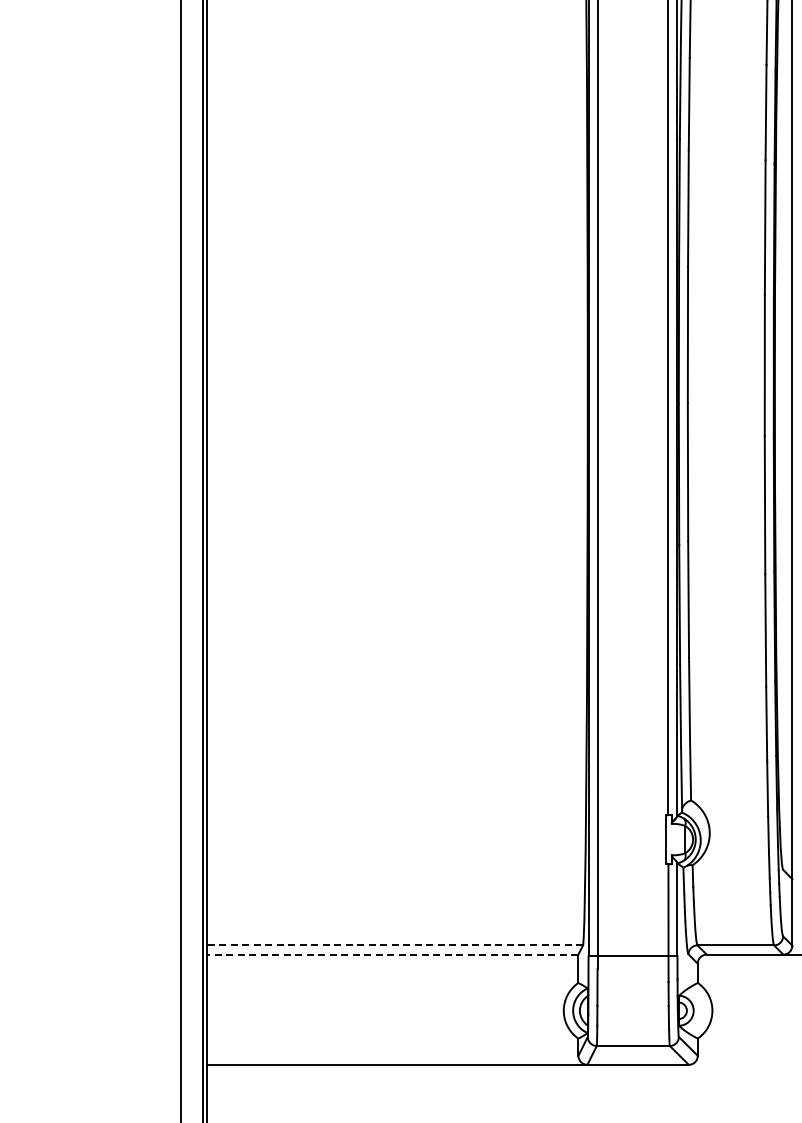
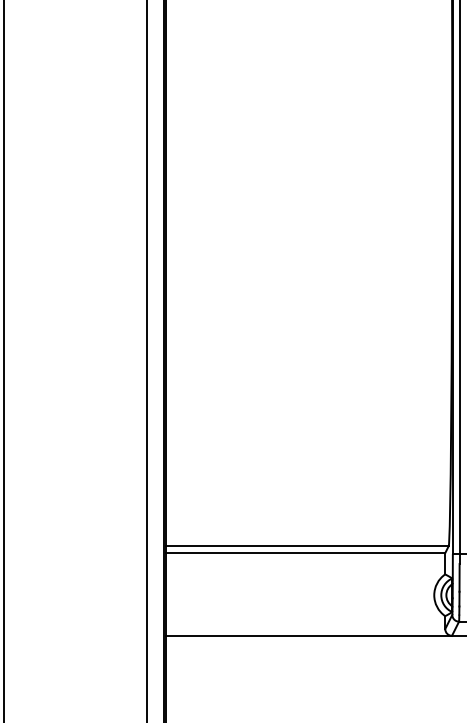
line: (394, 945) -> (307, 546), dashed -> solid
line: (392, 954) -> (305, 553), dashed -> solid

